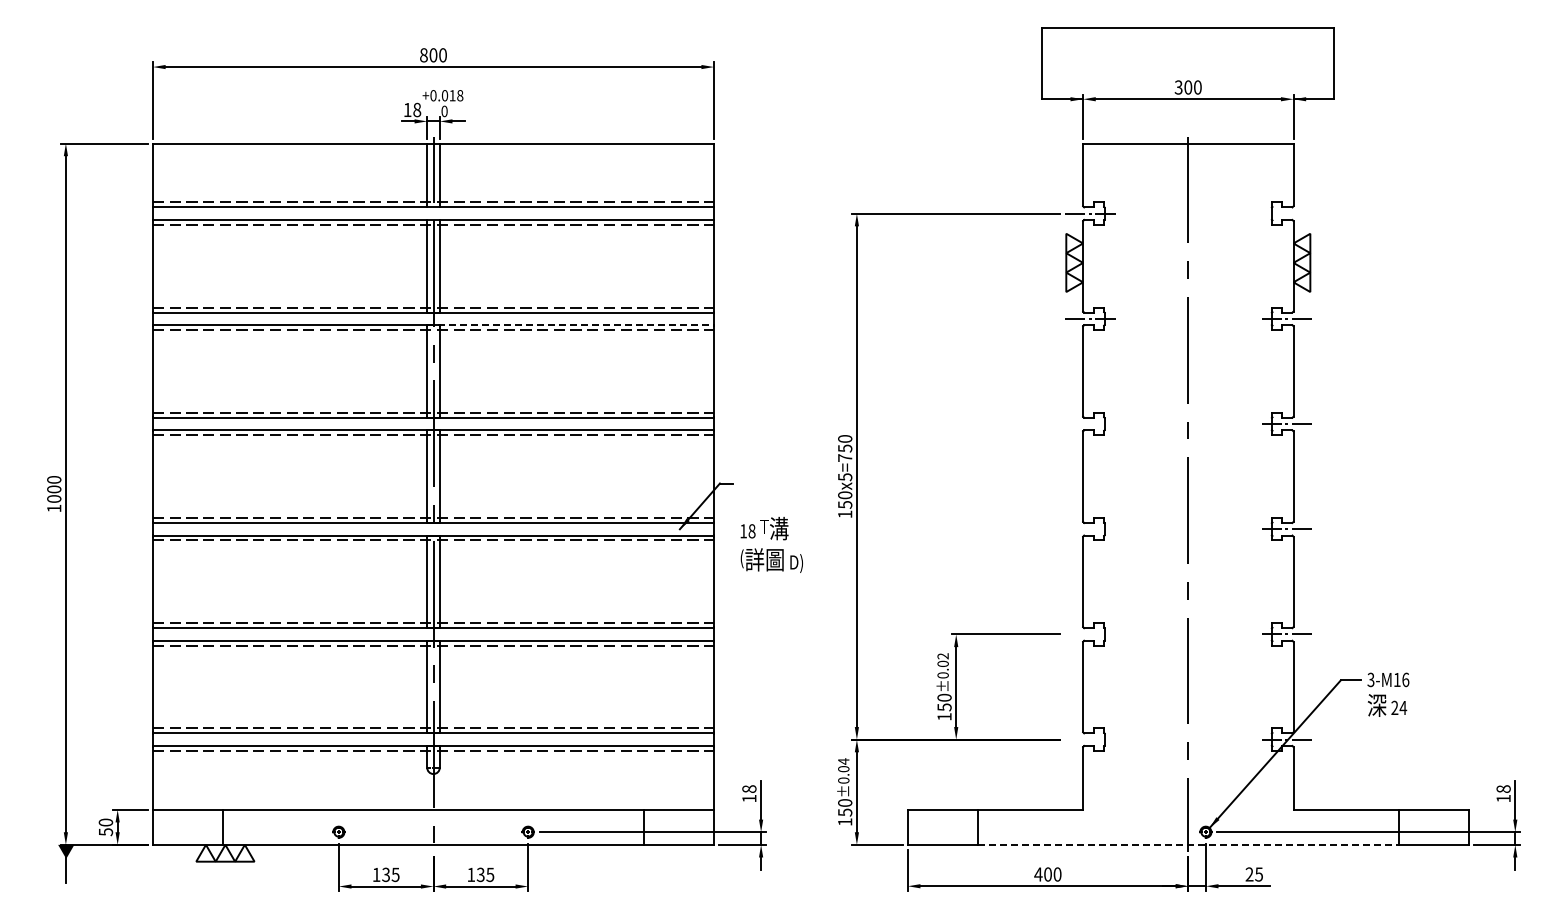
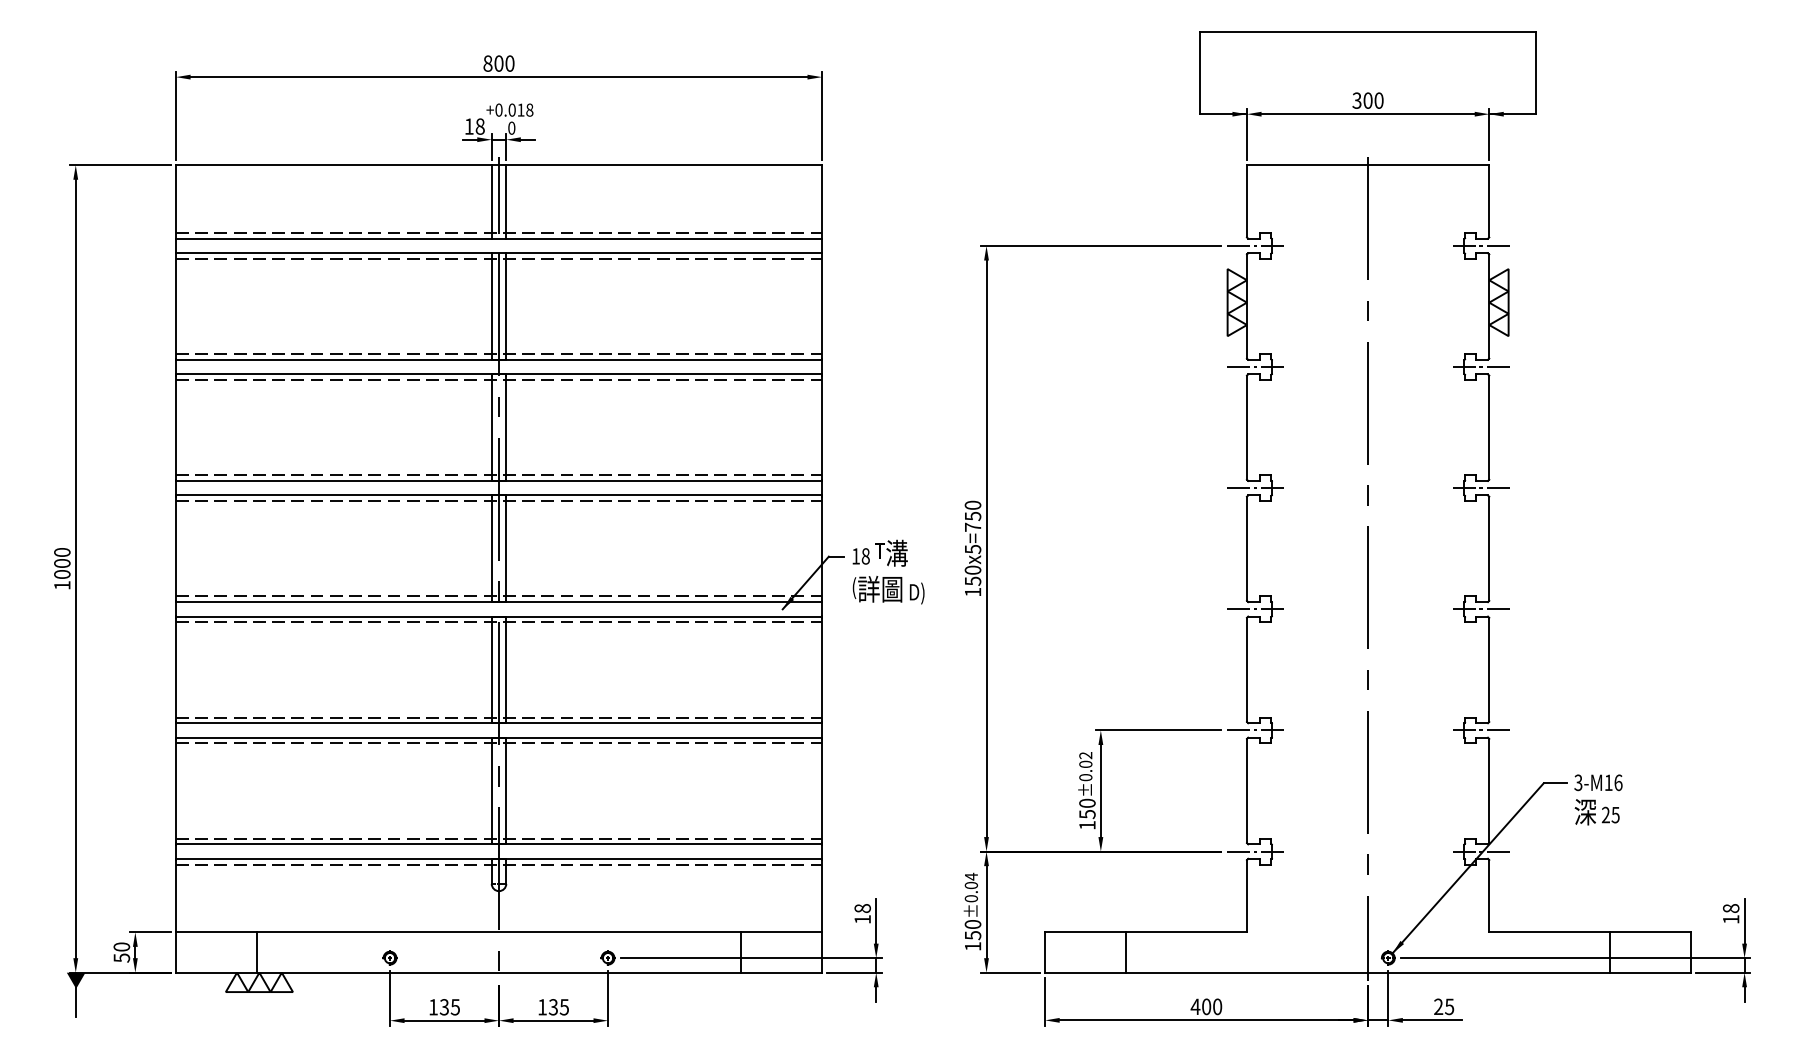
line: (1286, 213) -> (1481, 245), added
line: (571, 325) -> (657, 374), dashed -> solid
line: (1089, 424) -> (1254, 488), added
line: (1089, 529) -> (1254, 609), added
text: (771, 544) -> (888, 571), moved
line: (1089, 634) -> (1254, 730), added
text: (1403, 708) -> (1615, 815), 24 -> 25
line: (1089, 739) -> (1254, 851), added
line: (1188, 844) -> (1368, 972), dashed -> solid

